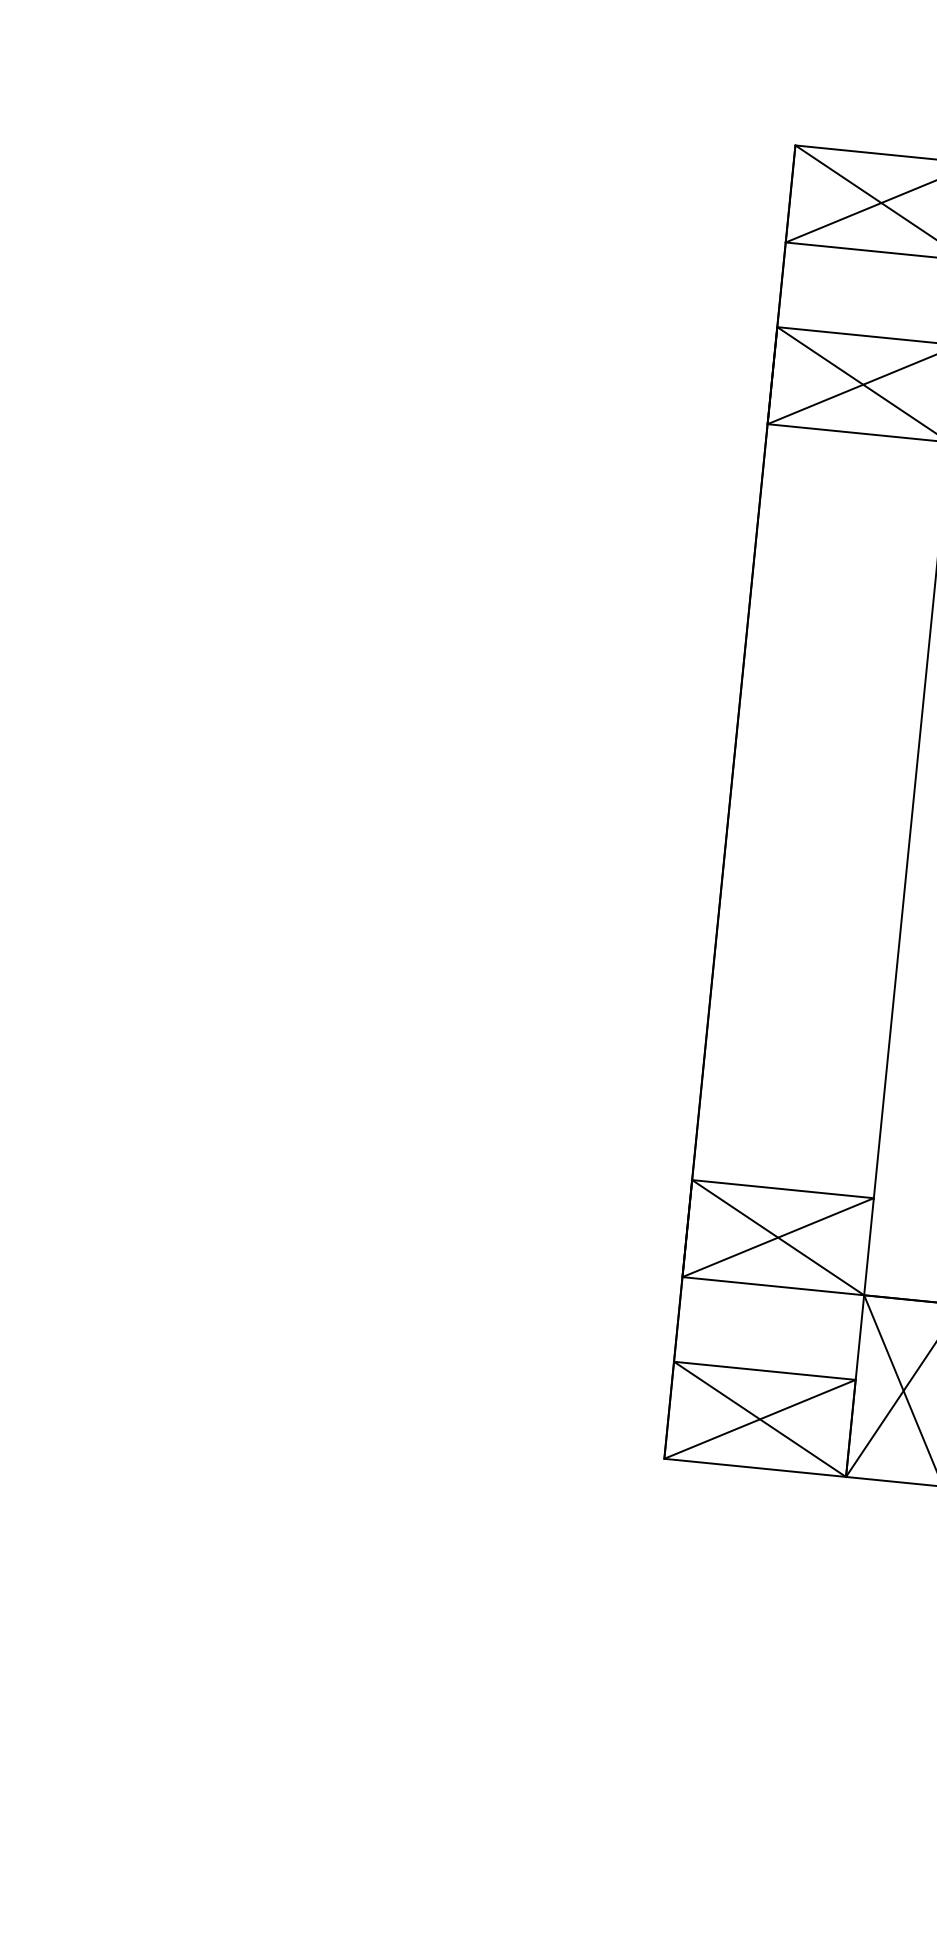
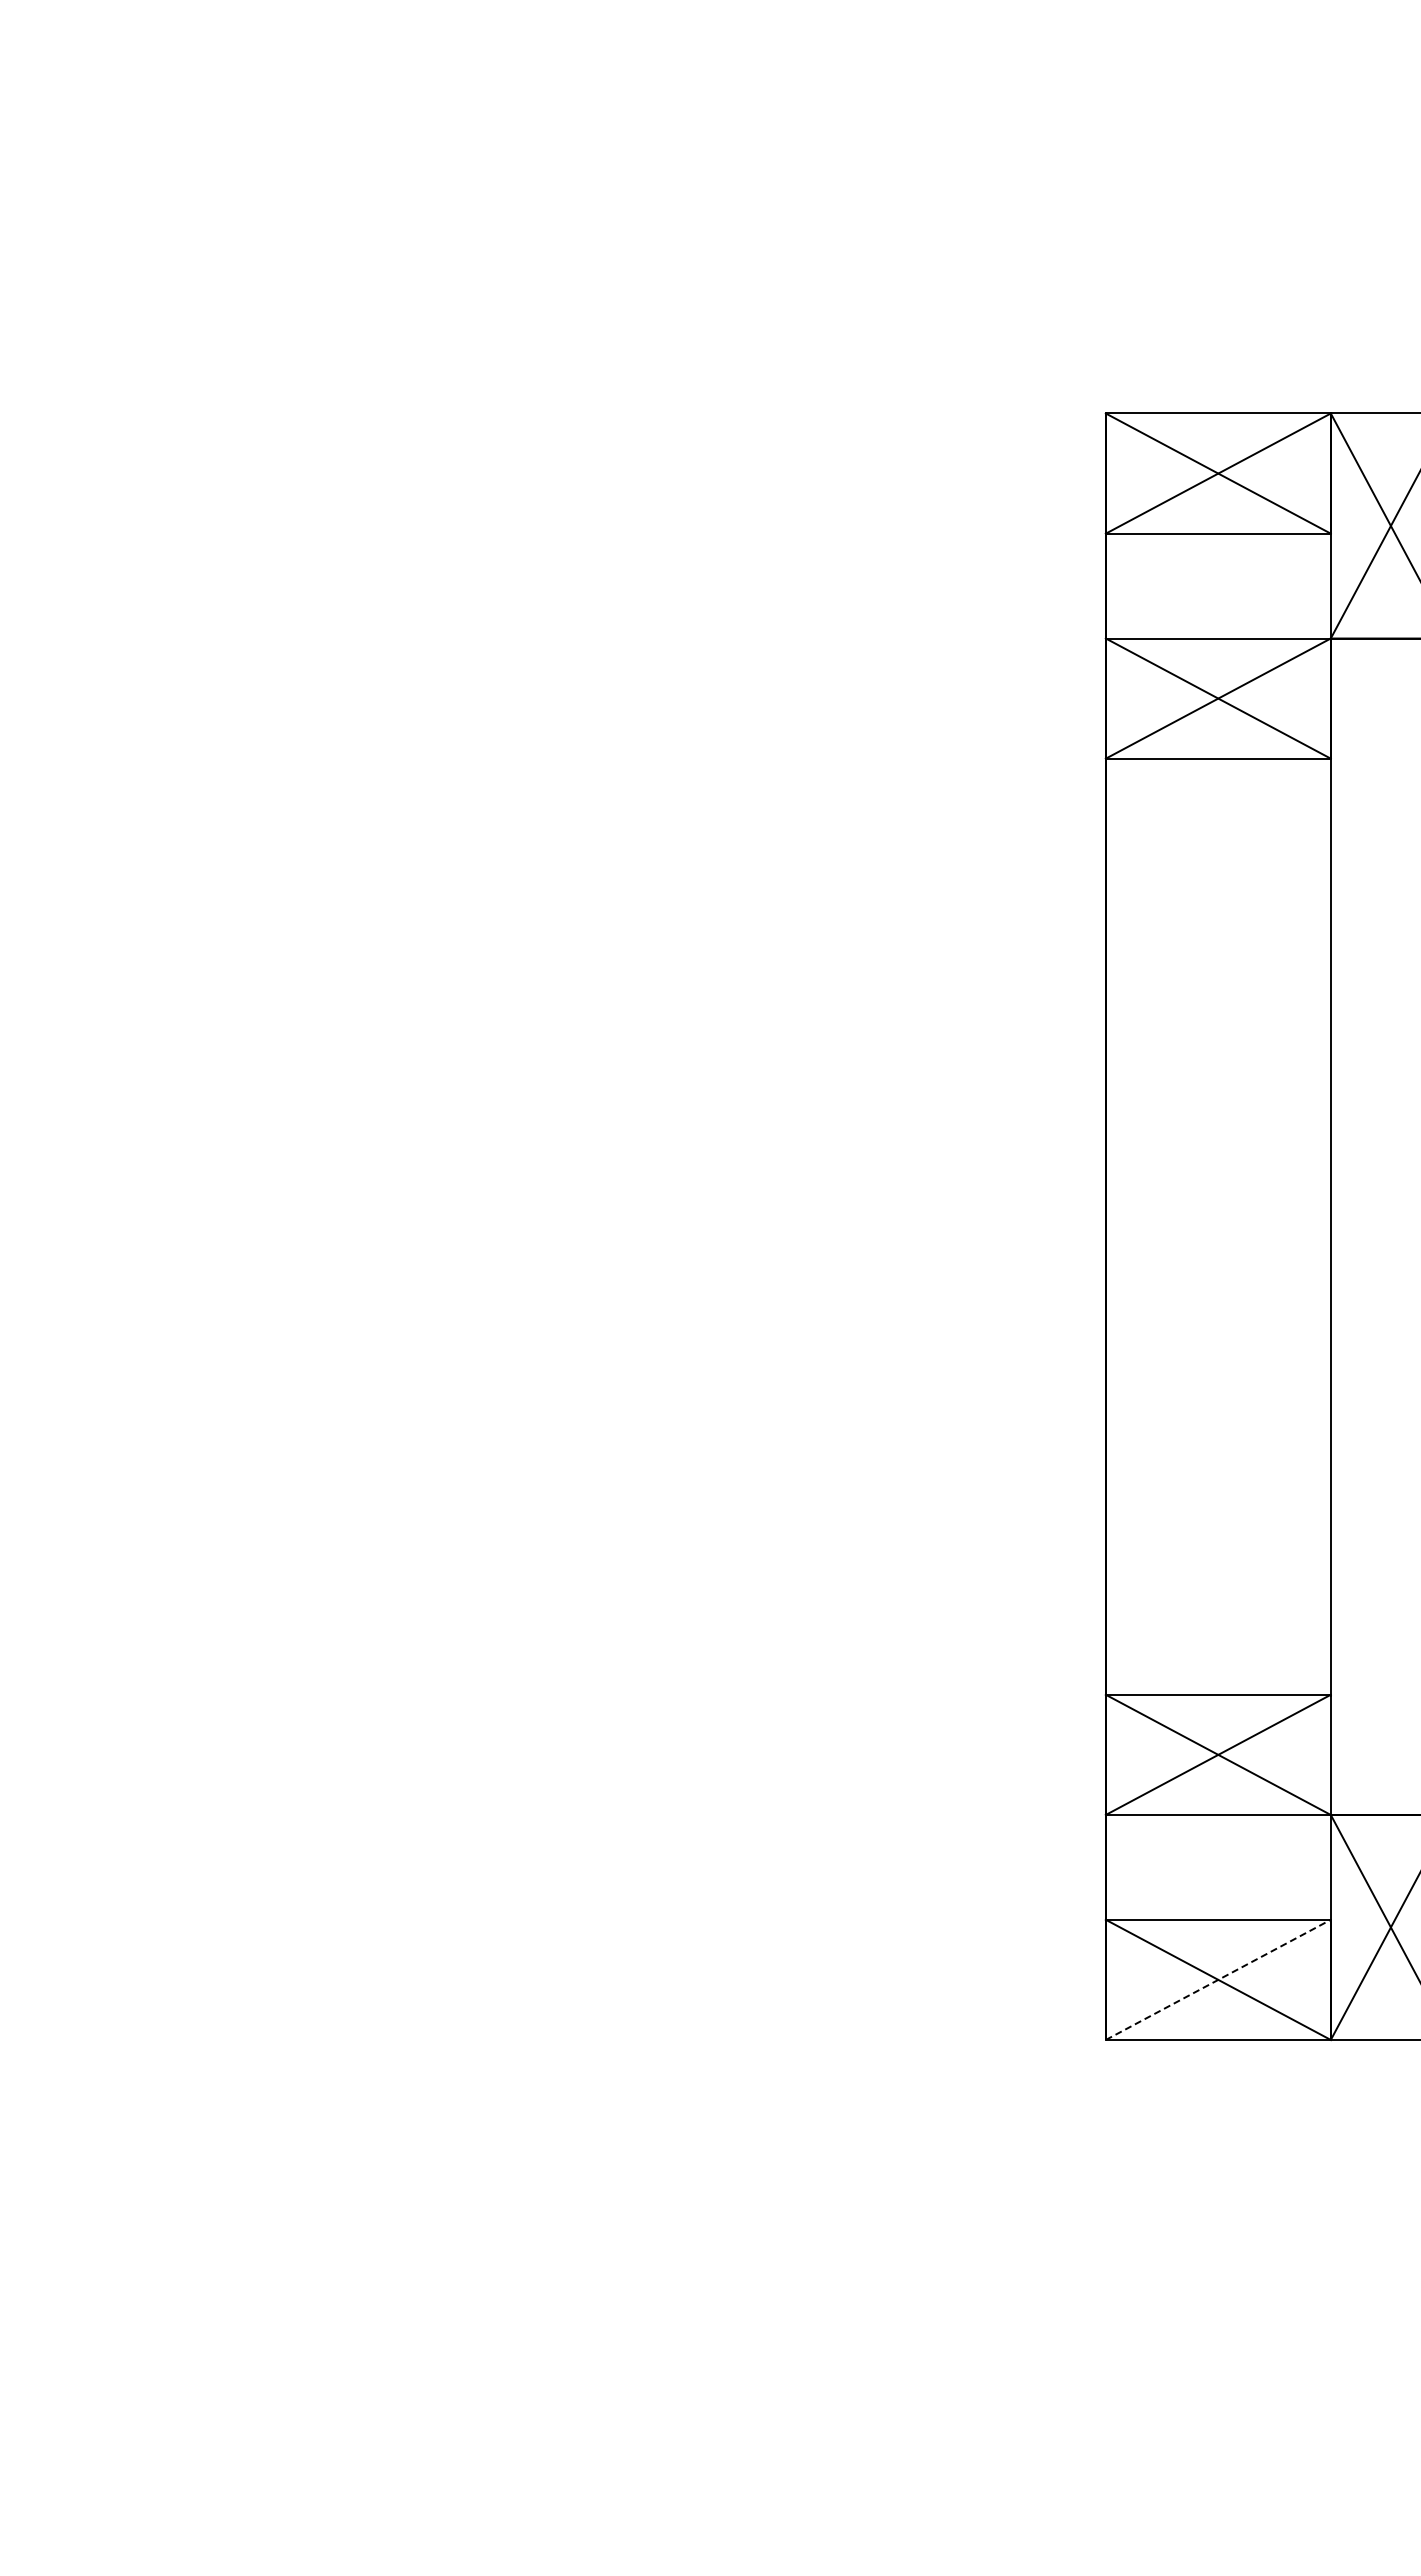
line: (760, 1419) -> (1218, 1979), solid -> dashed

